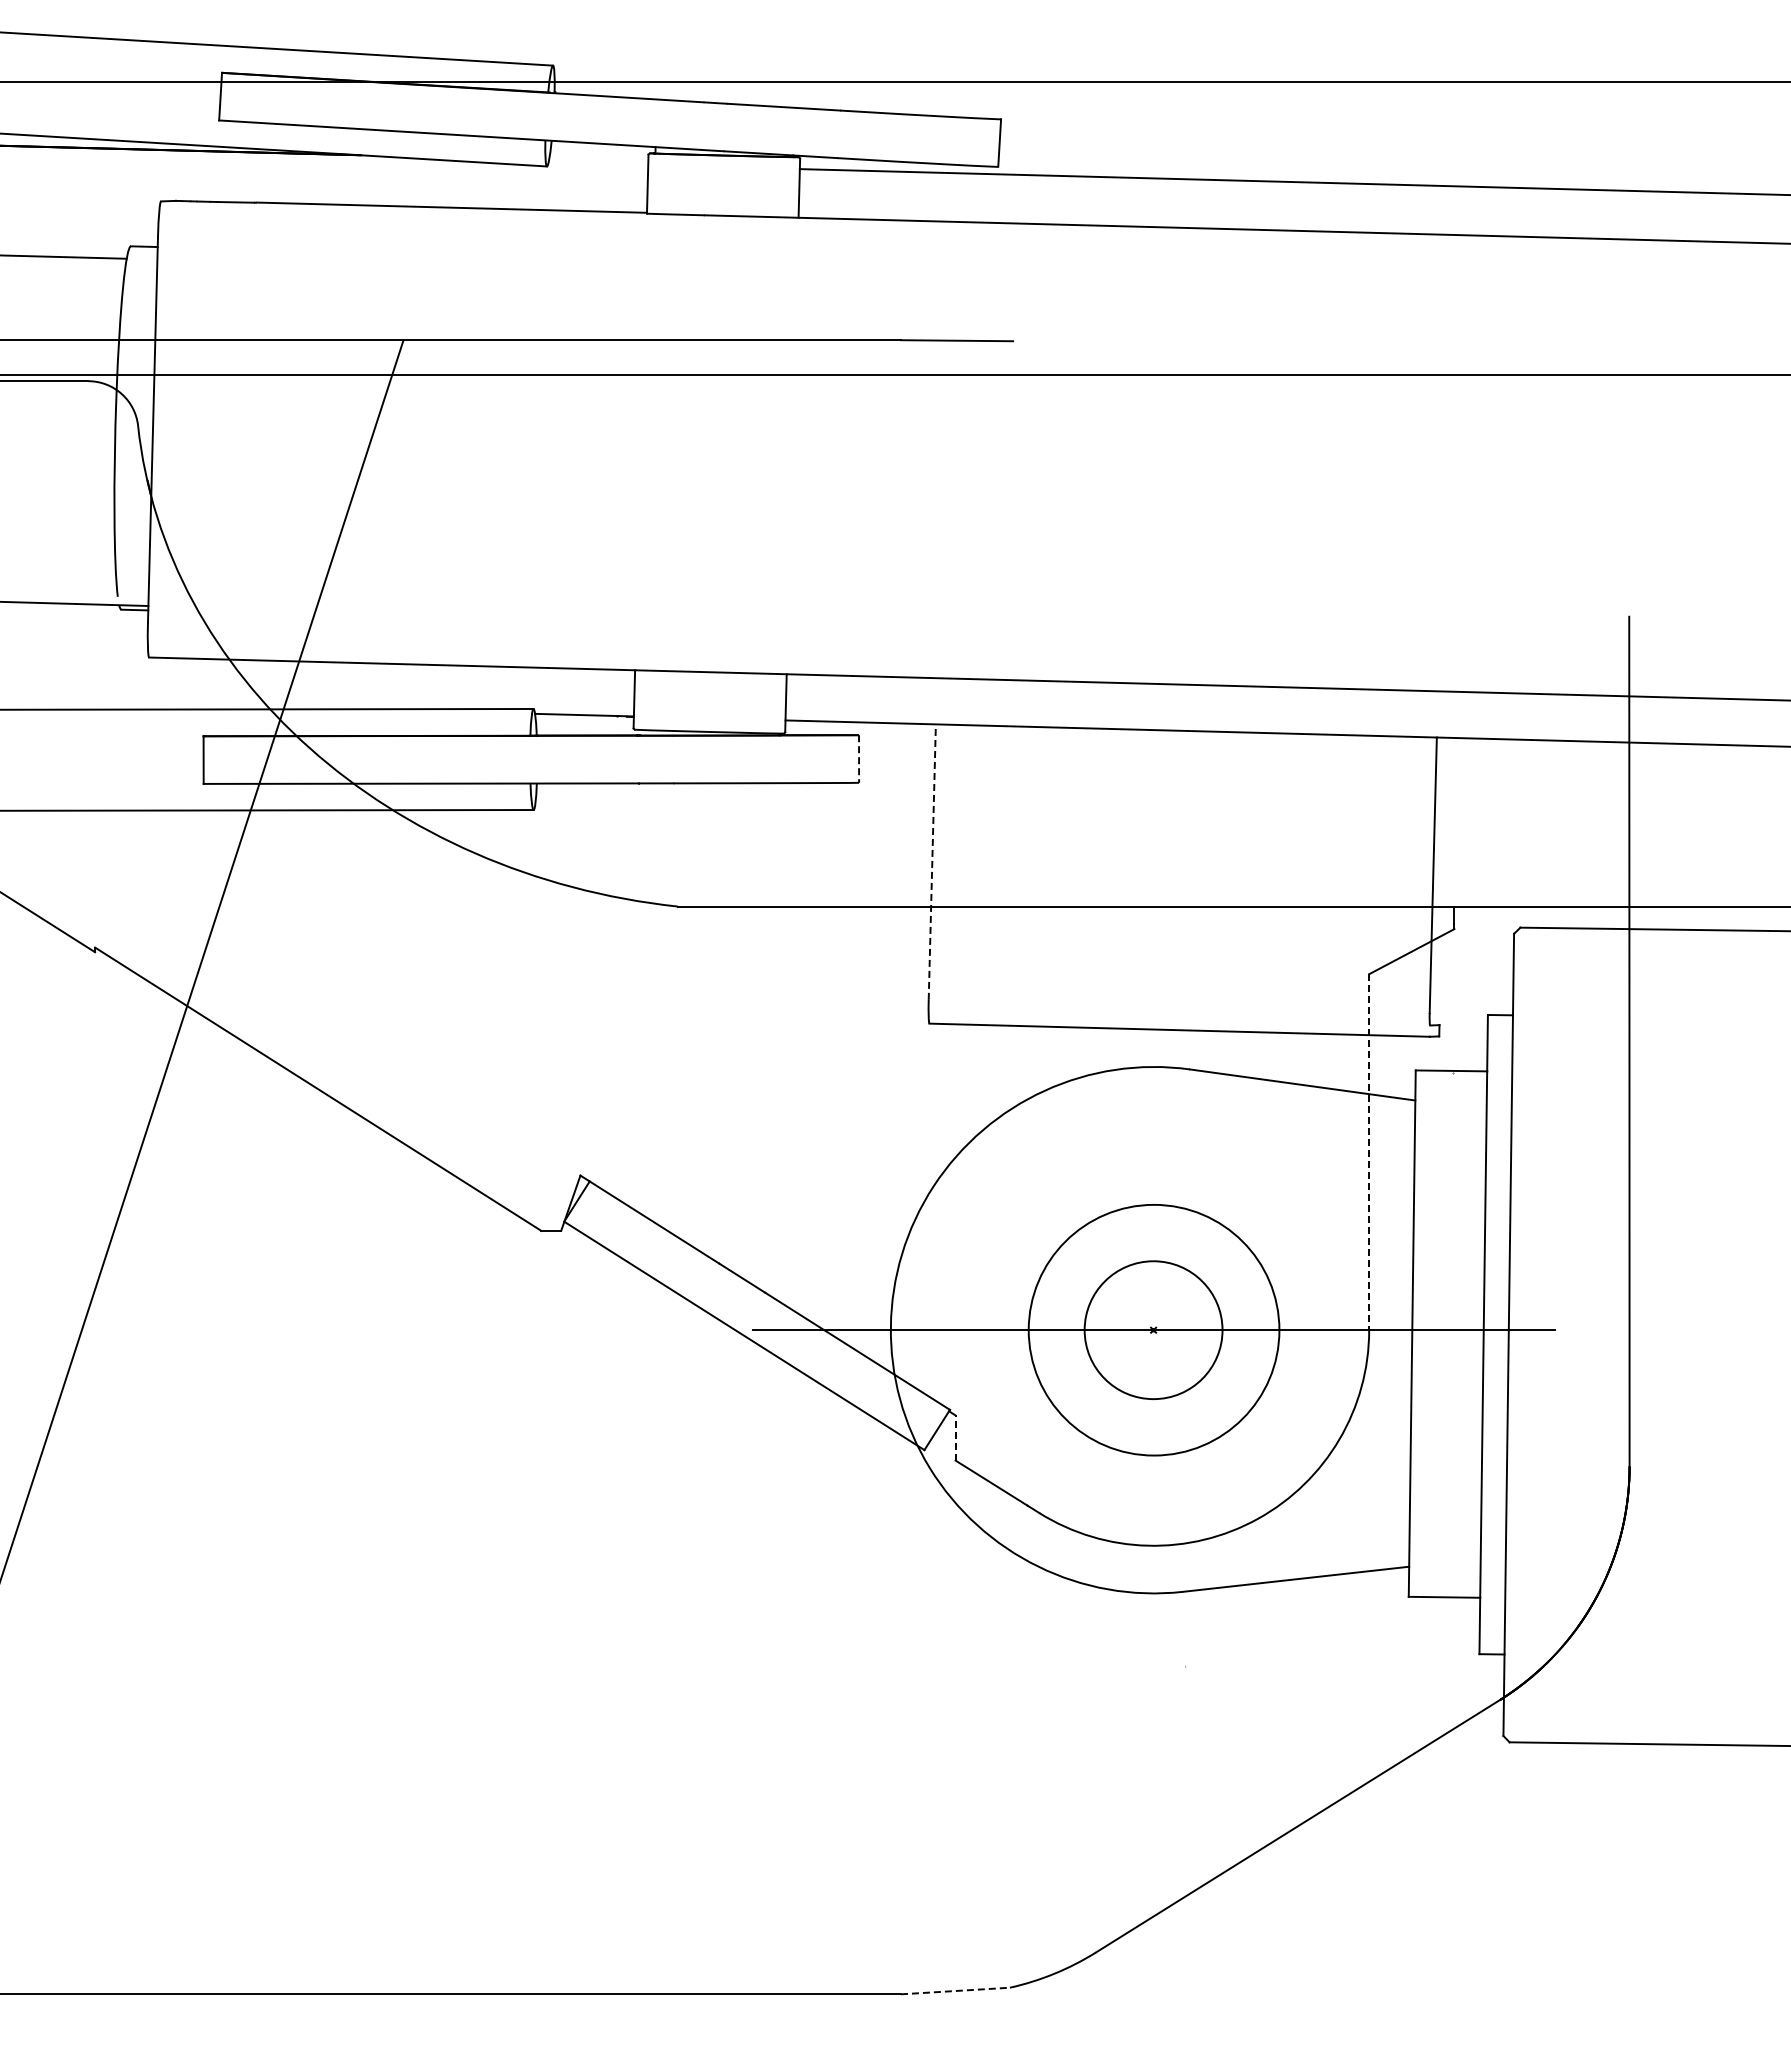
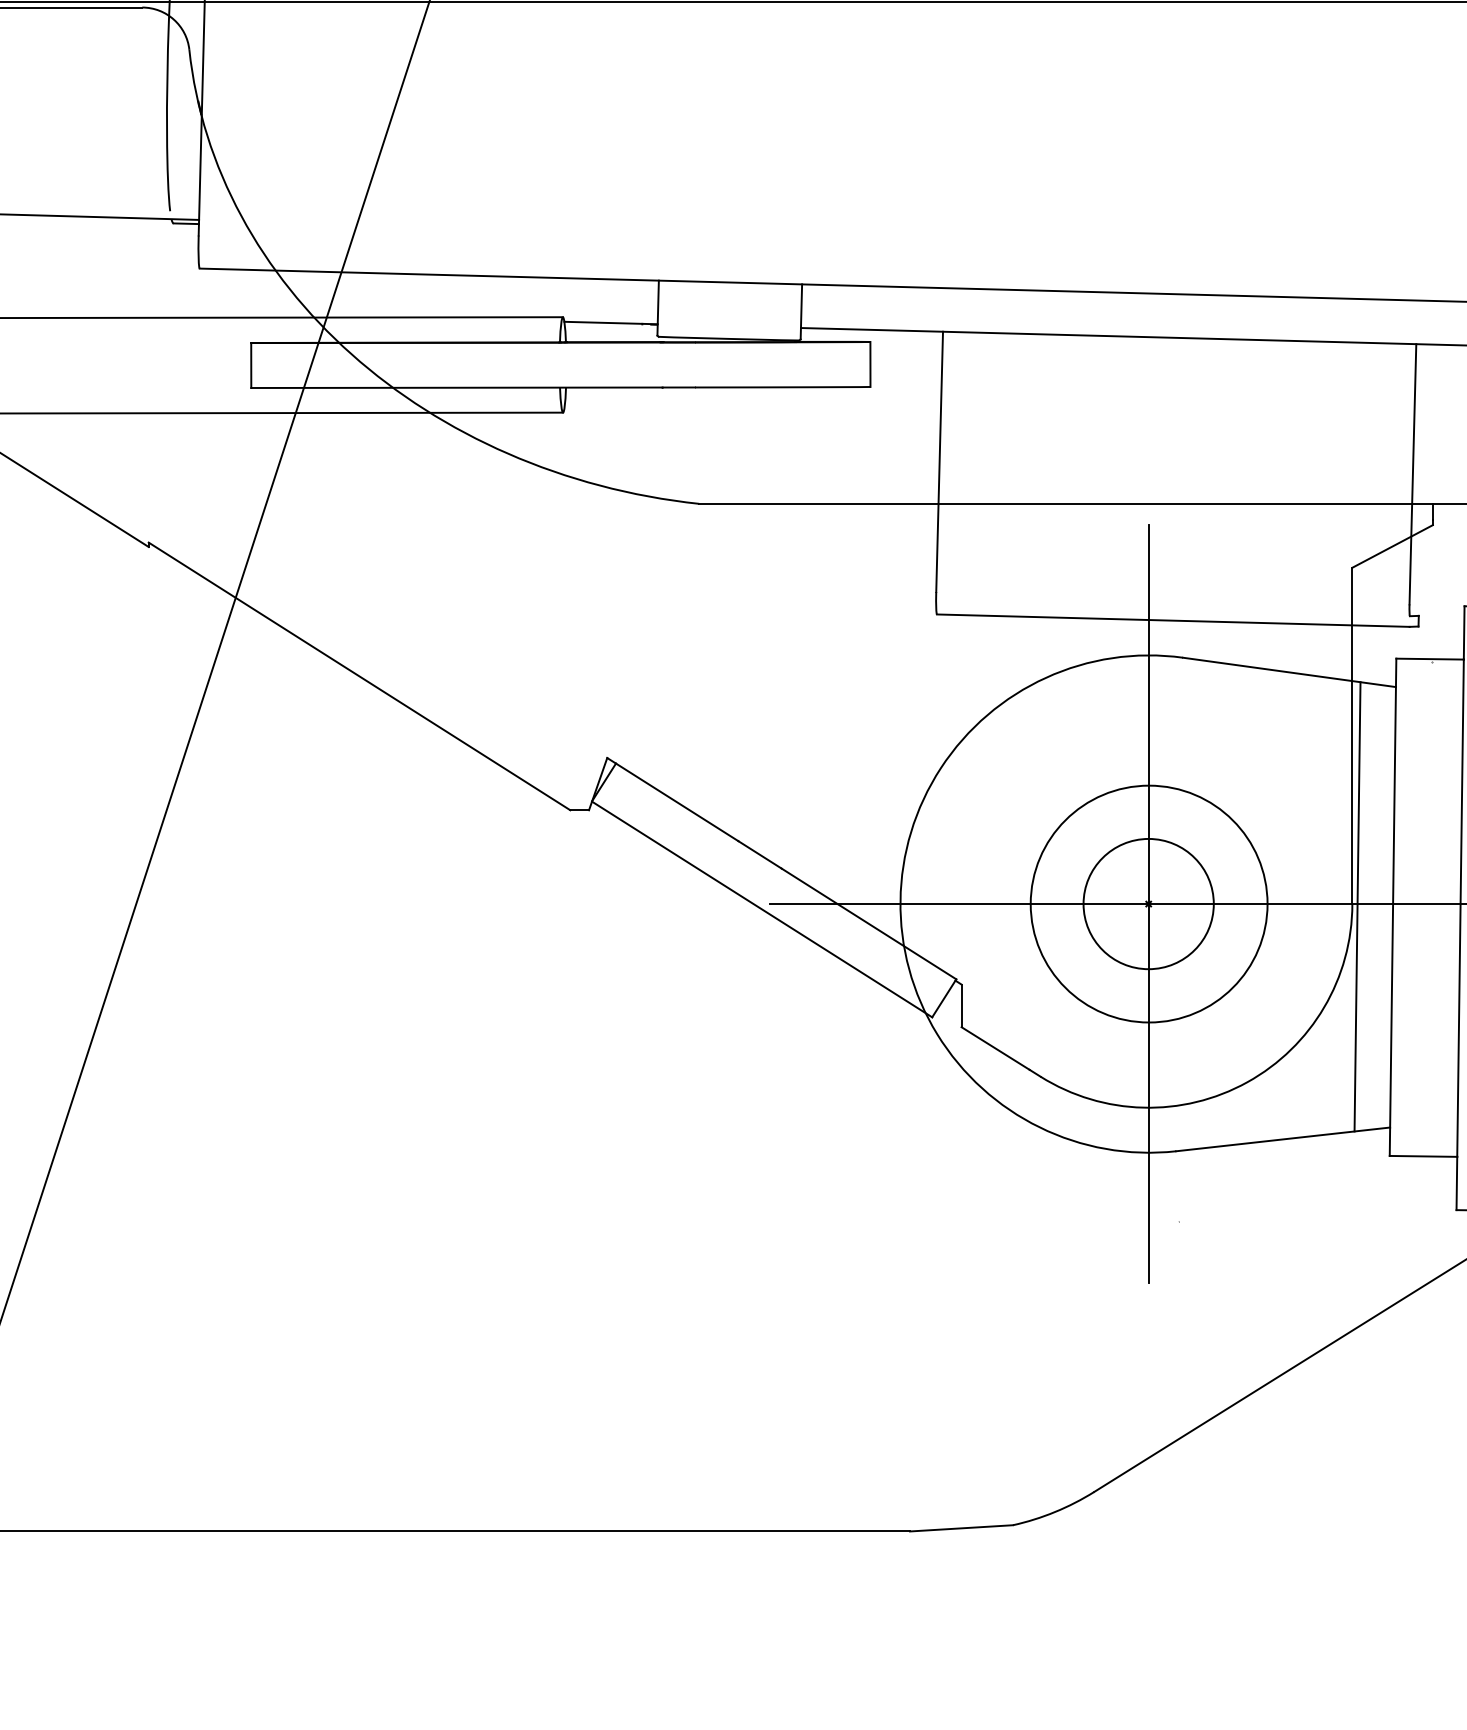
line: (859, 759) -> (870, 364), dashed -> solid
line: (932, 862) -> (939, 462), dashed -> solid
line: (1369, 1152) -> (1352, 736), dashed -> solid
line: (1153, 1330) -> (1148, 904), added
line: (1374, 1332) -> (1357, 906), added
line: (955, 1438) -> (961, 1006), dashed -> solid
line: (955, 1991) -> (961, 1528), dashed -> solid

